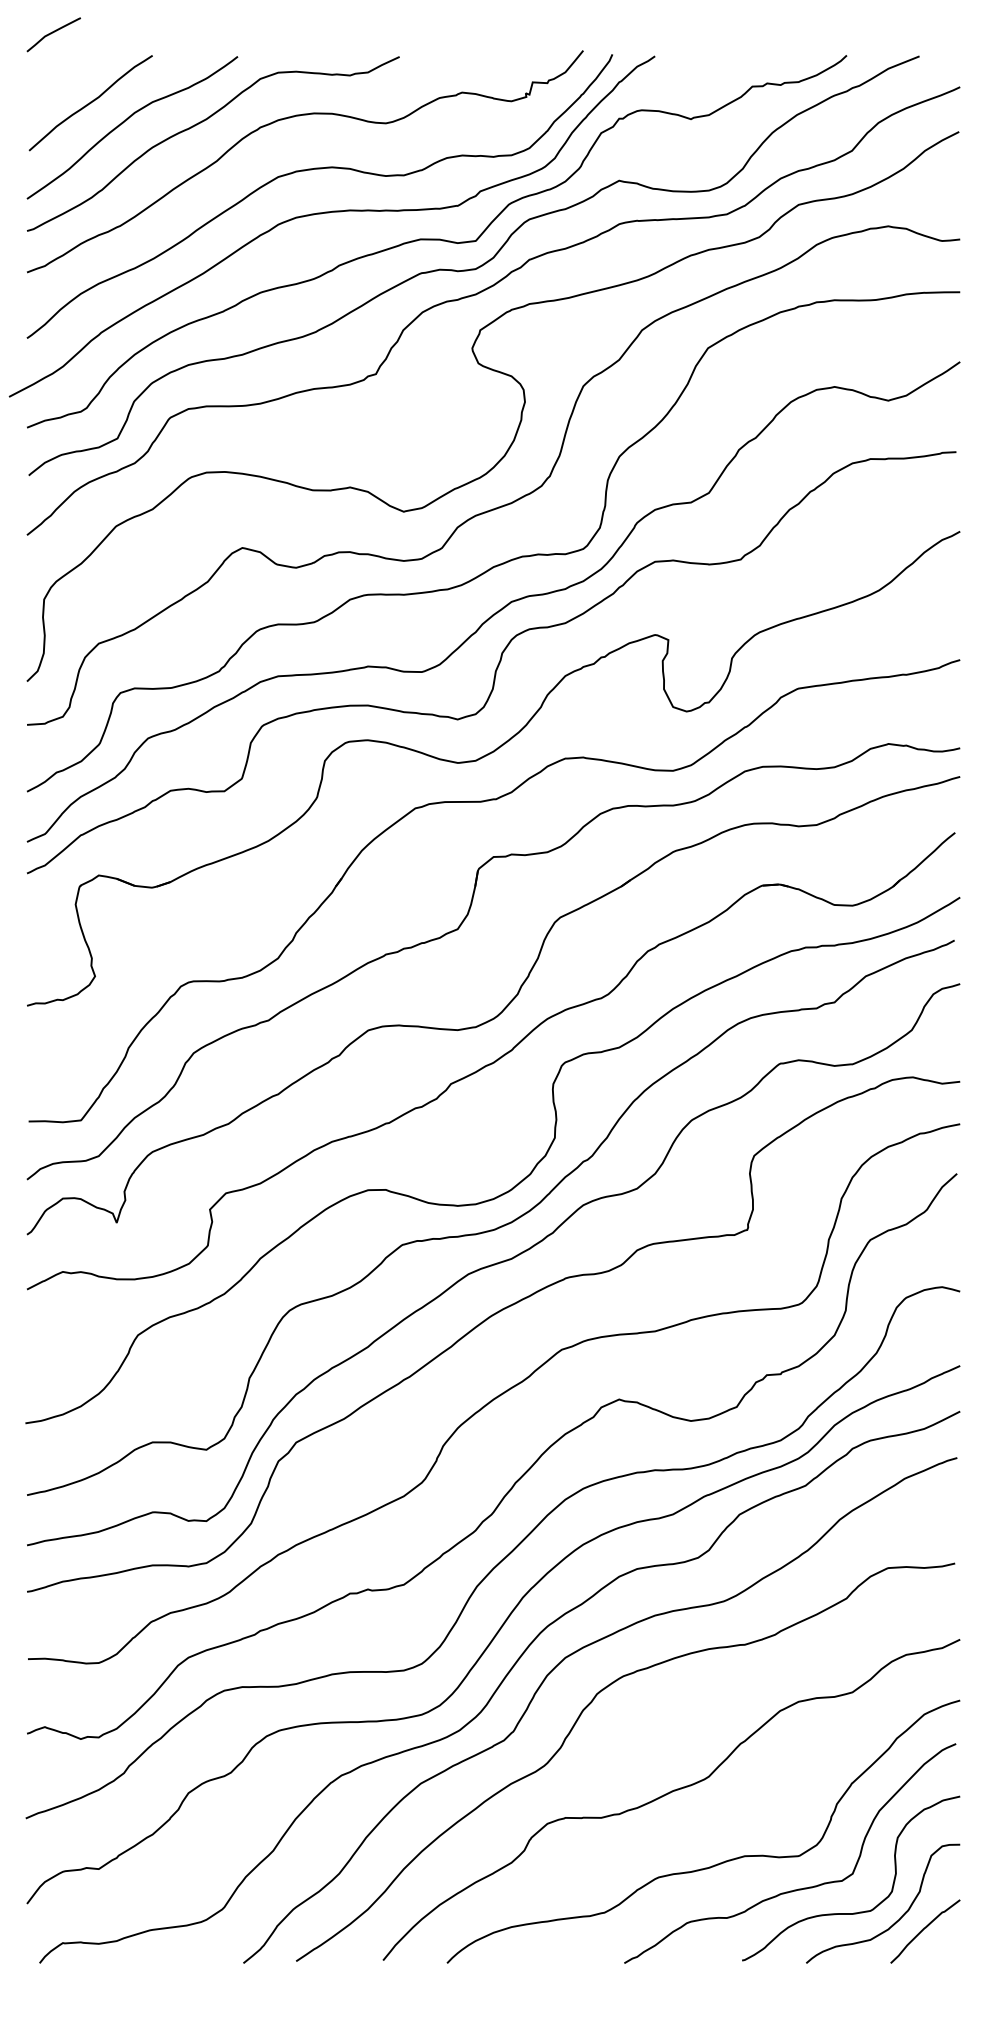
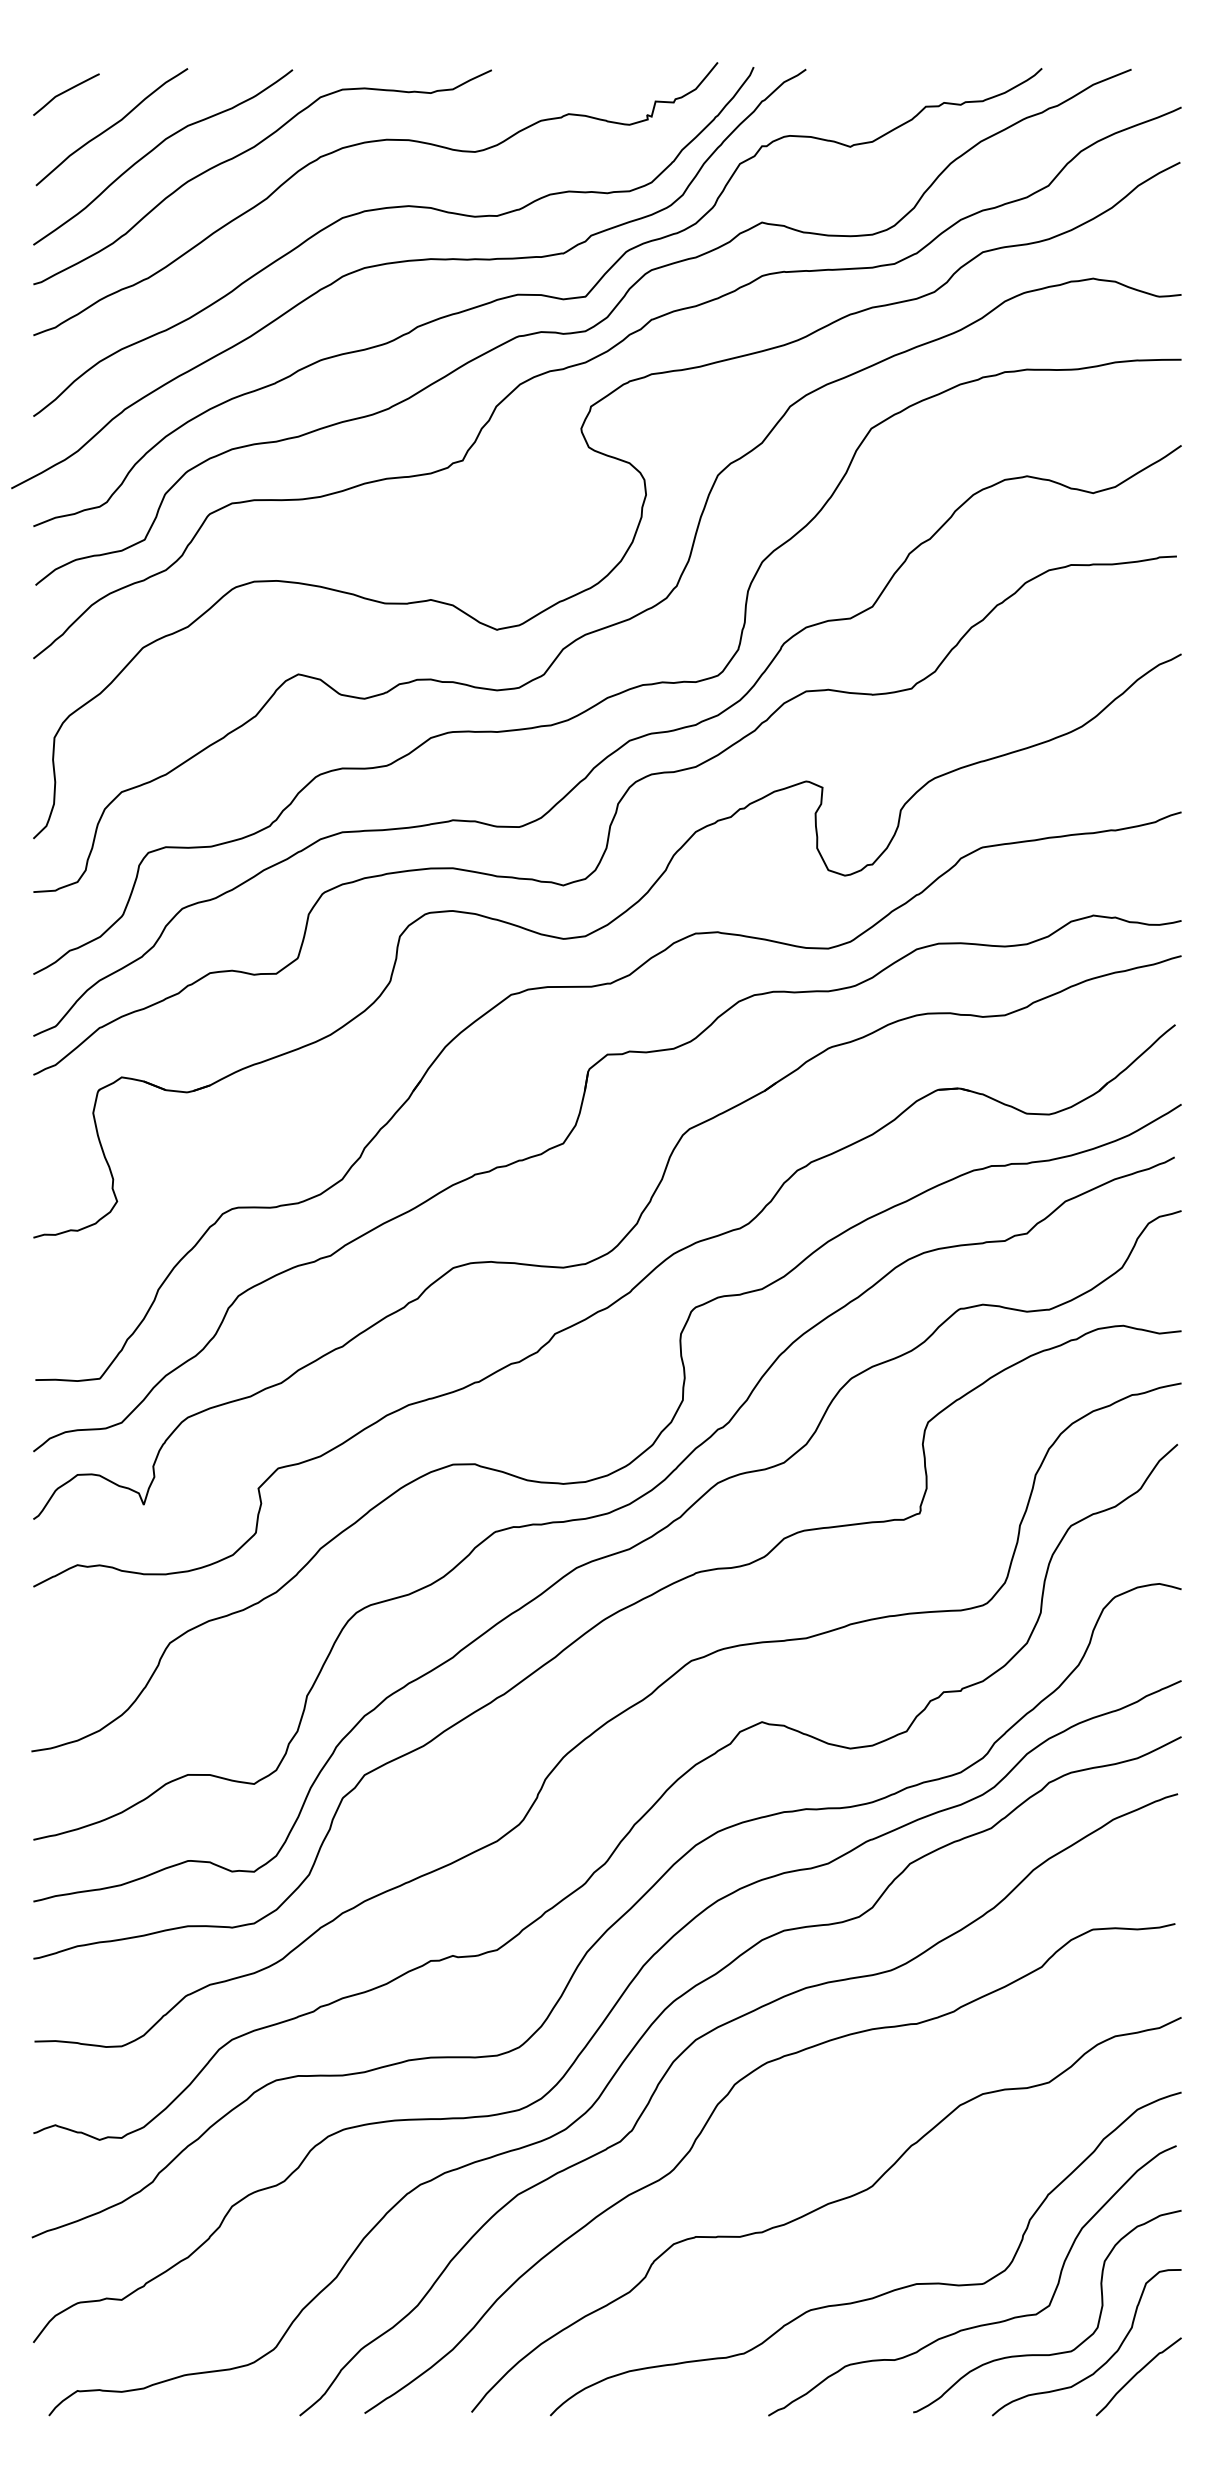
curve: (53, 33) -> (65, 93), moved

